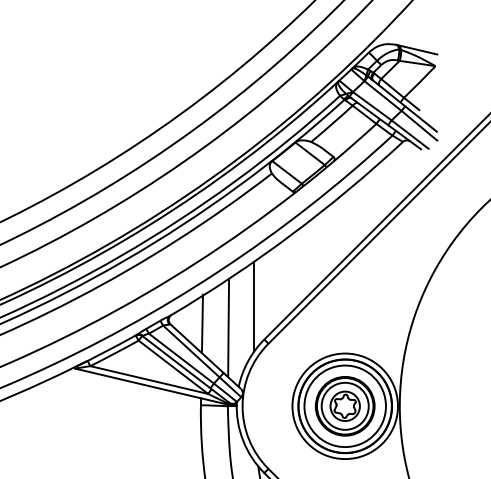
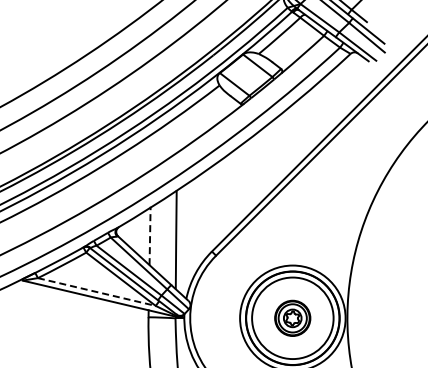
line: (254, 306) -> (202, 218), removed
line: (202, 323) -> (150, 235), solid -> dashed
line: (149, 380) -> (97, 292), solid -> dashed
part: (344, 406) -> (292, 318), size x0.6

